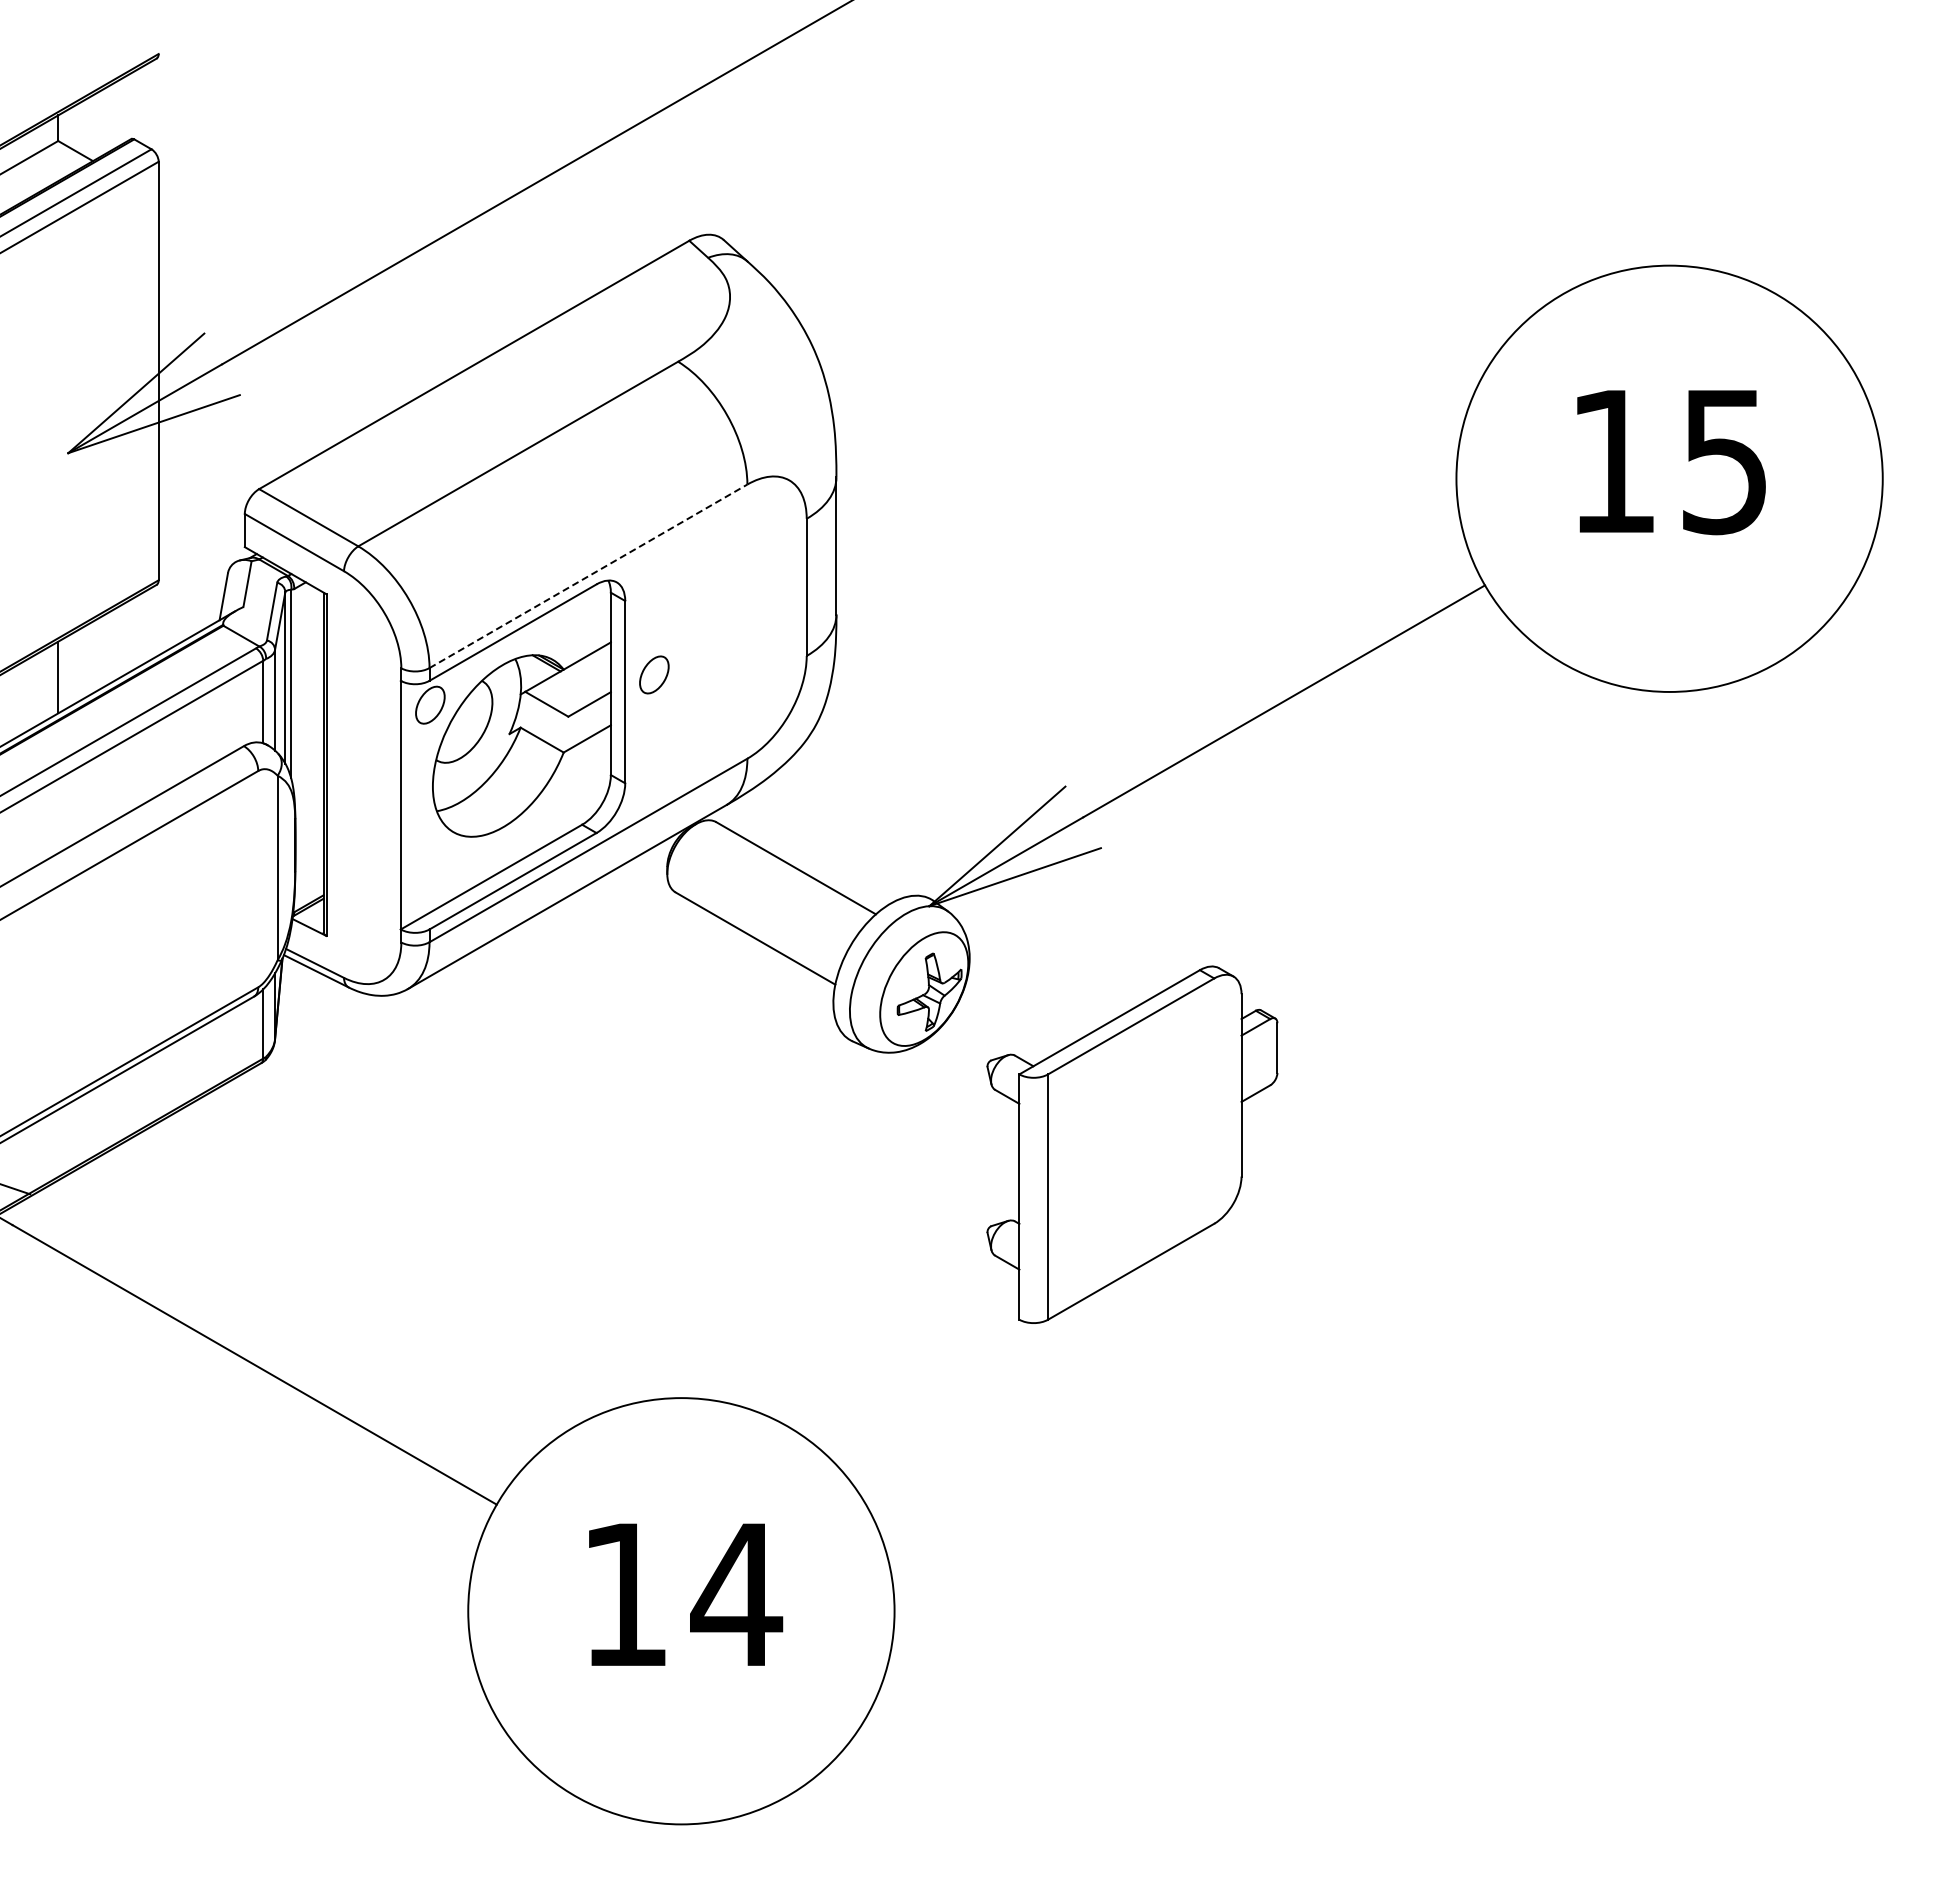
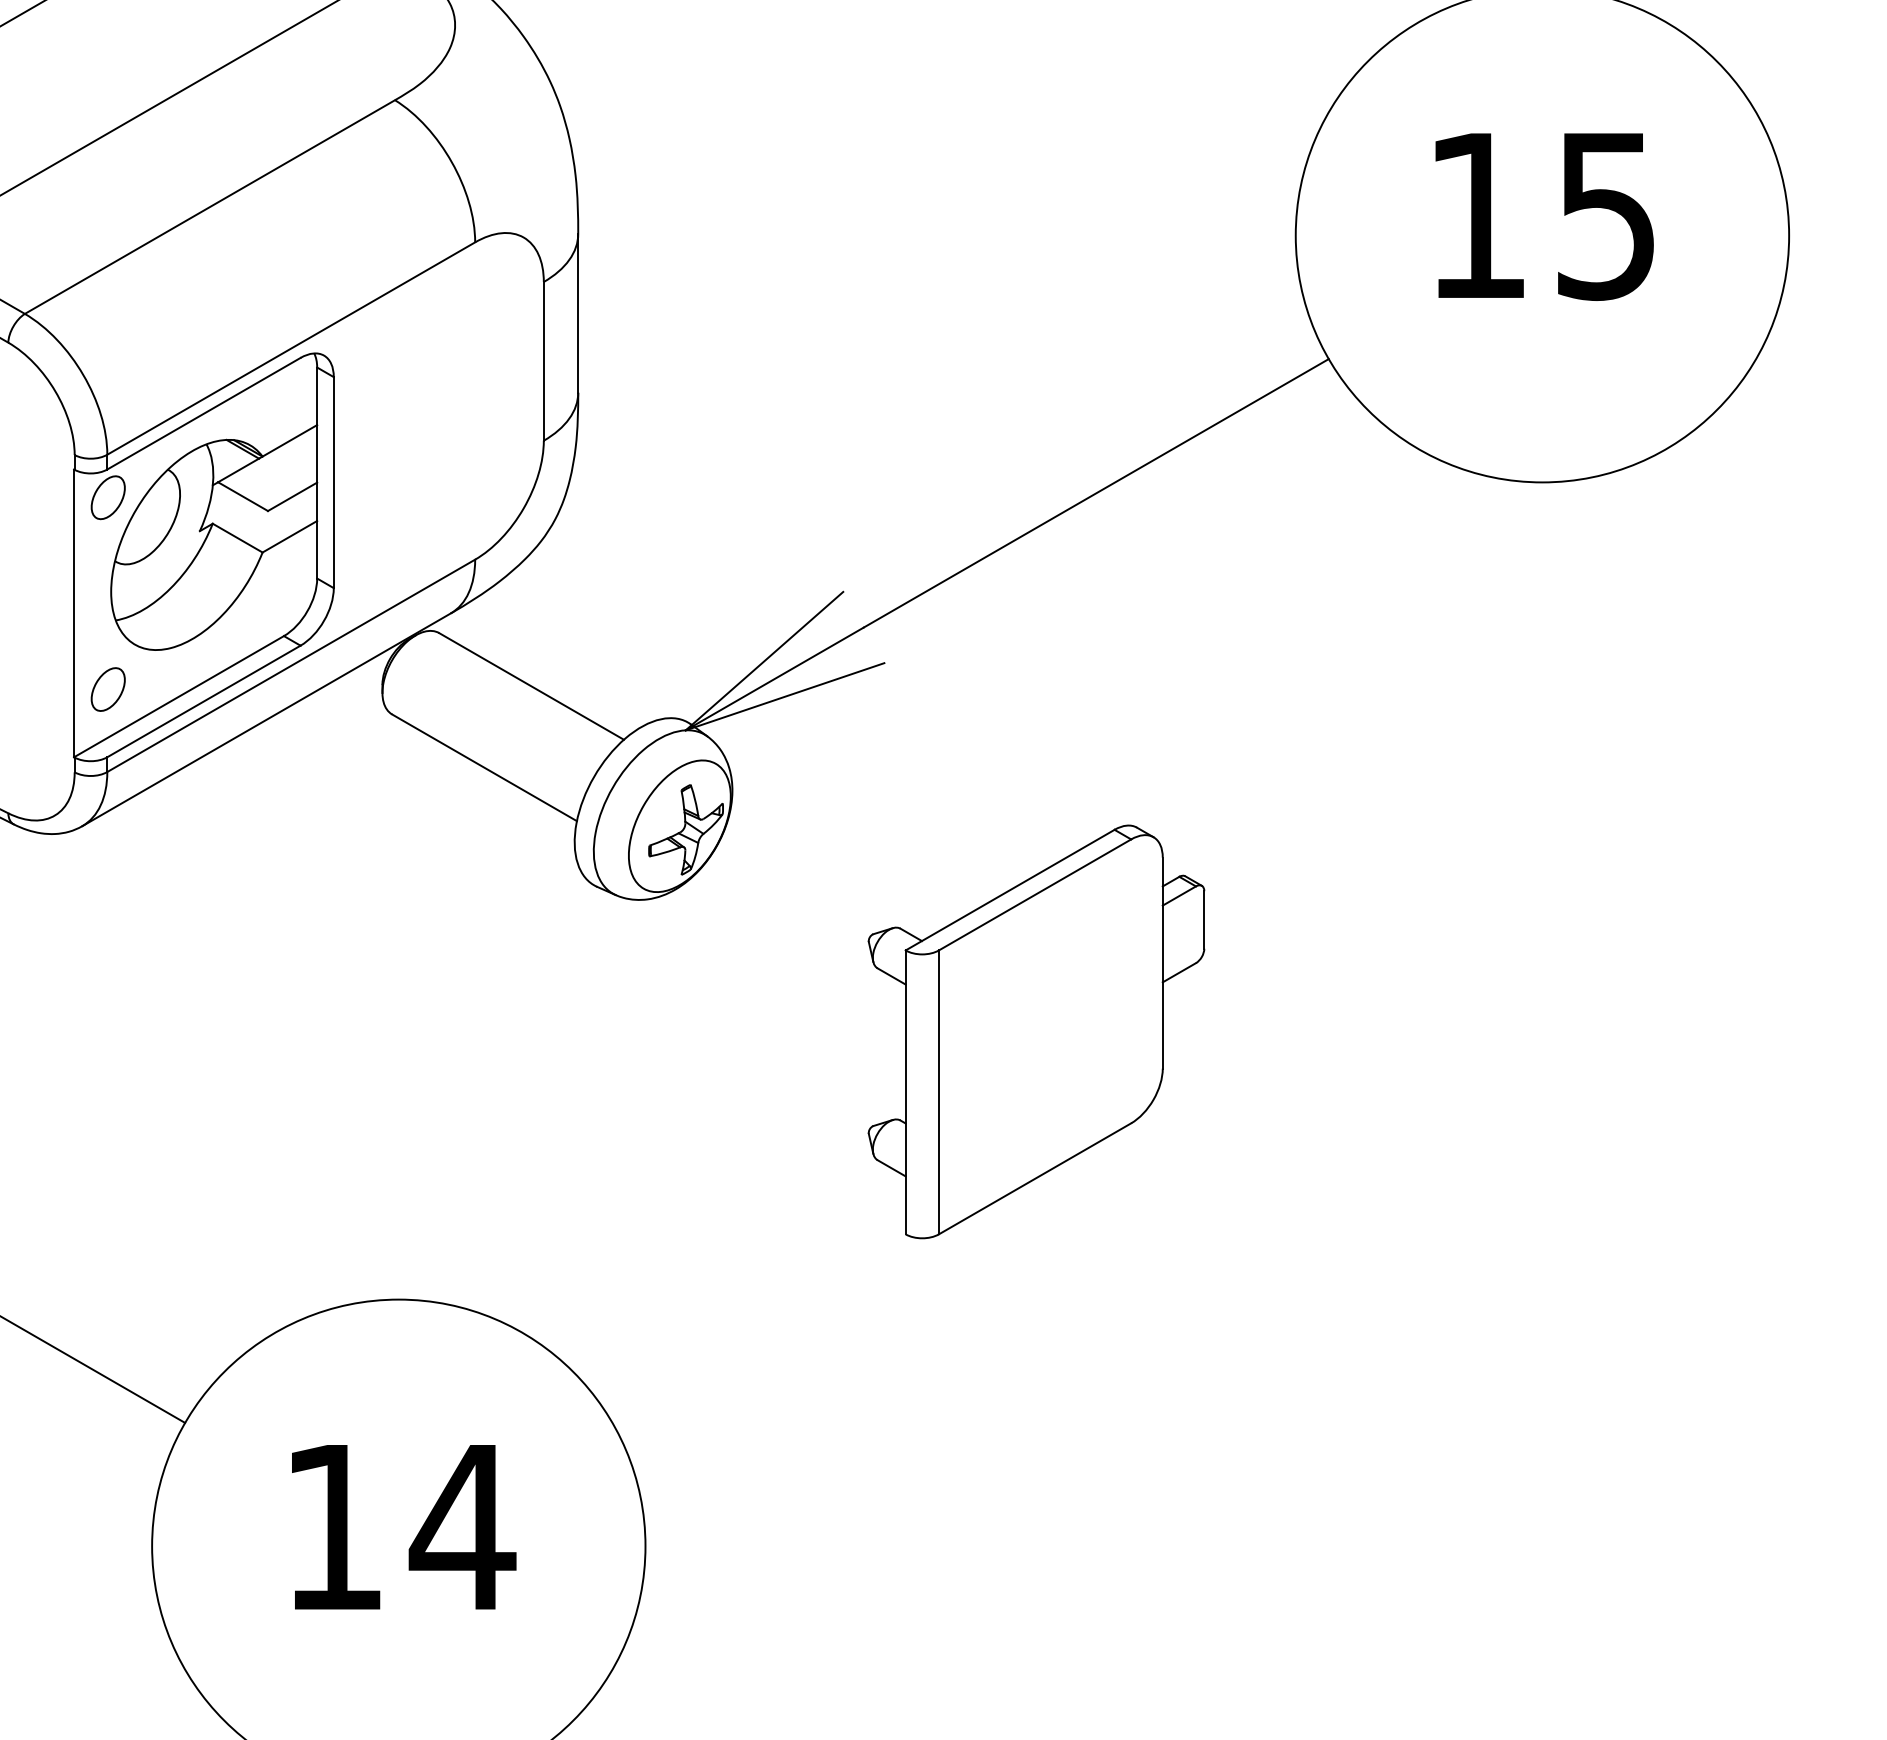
line: (588, 576) -> (291, 348), dashed -> solid
part: (654, 674) -> (108, 689), moved
part: (1132, 1144) -> (1036, 1031), moved

